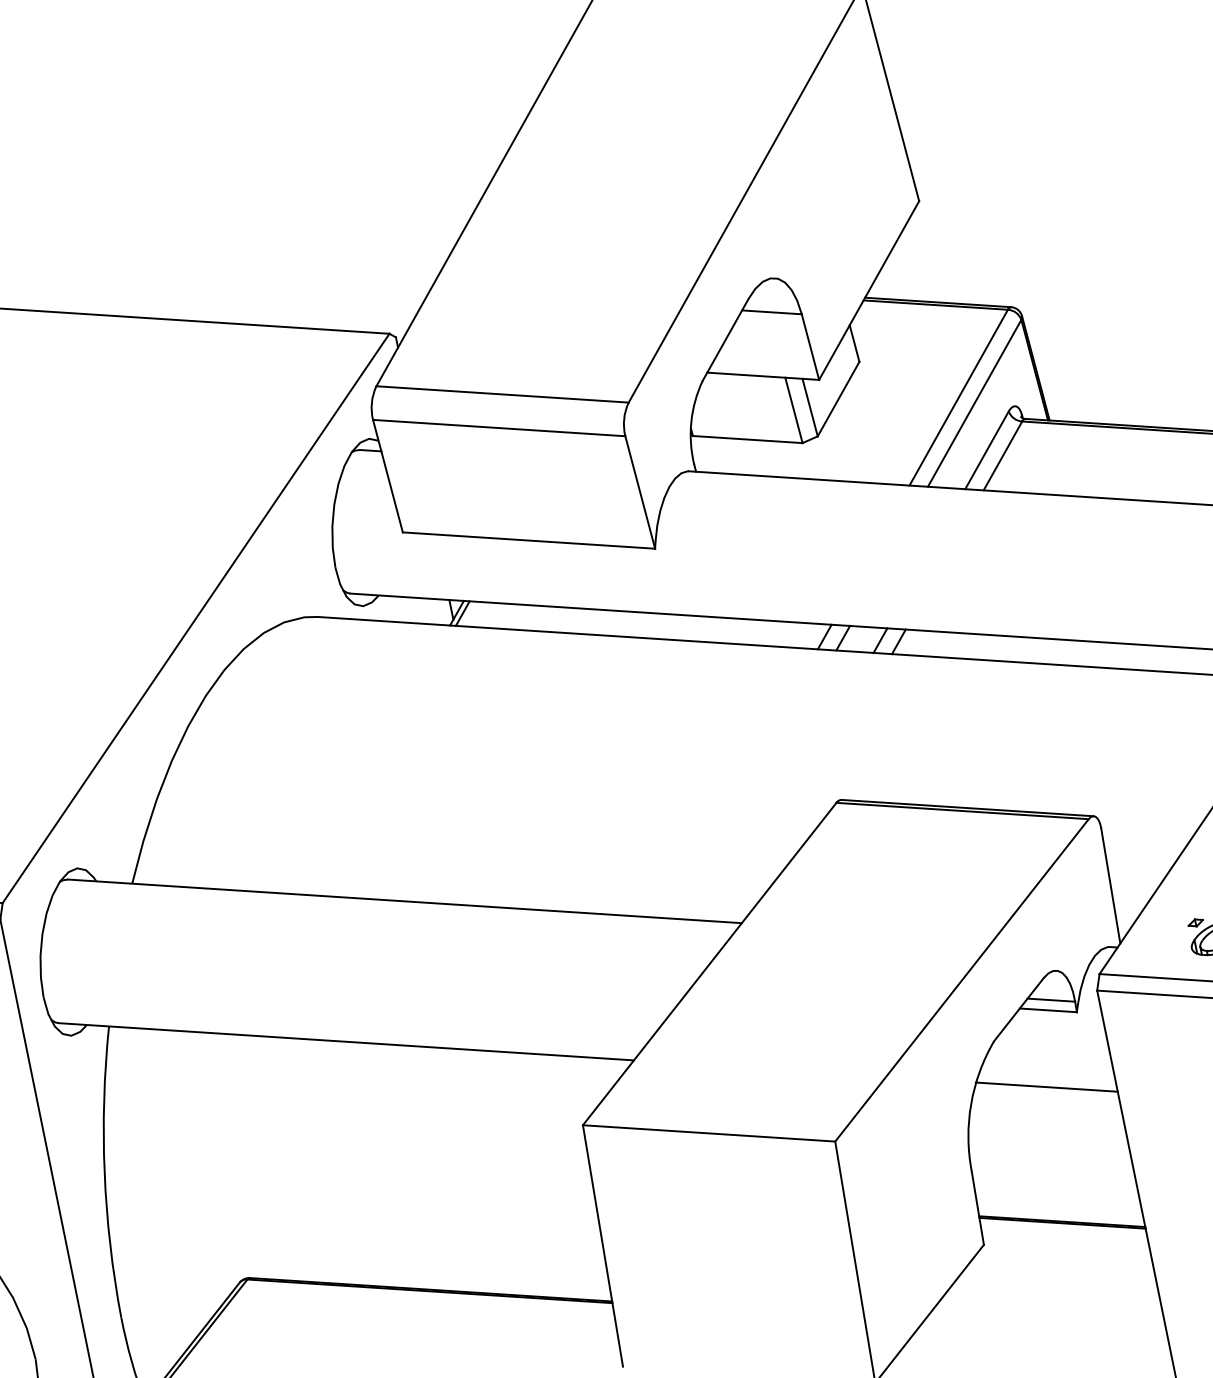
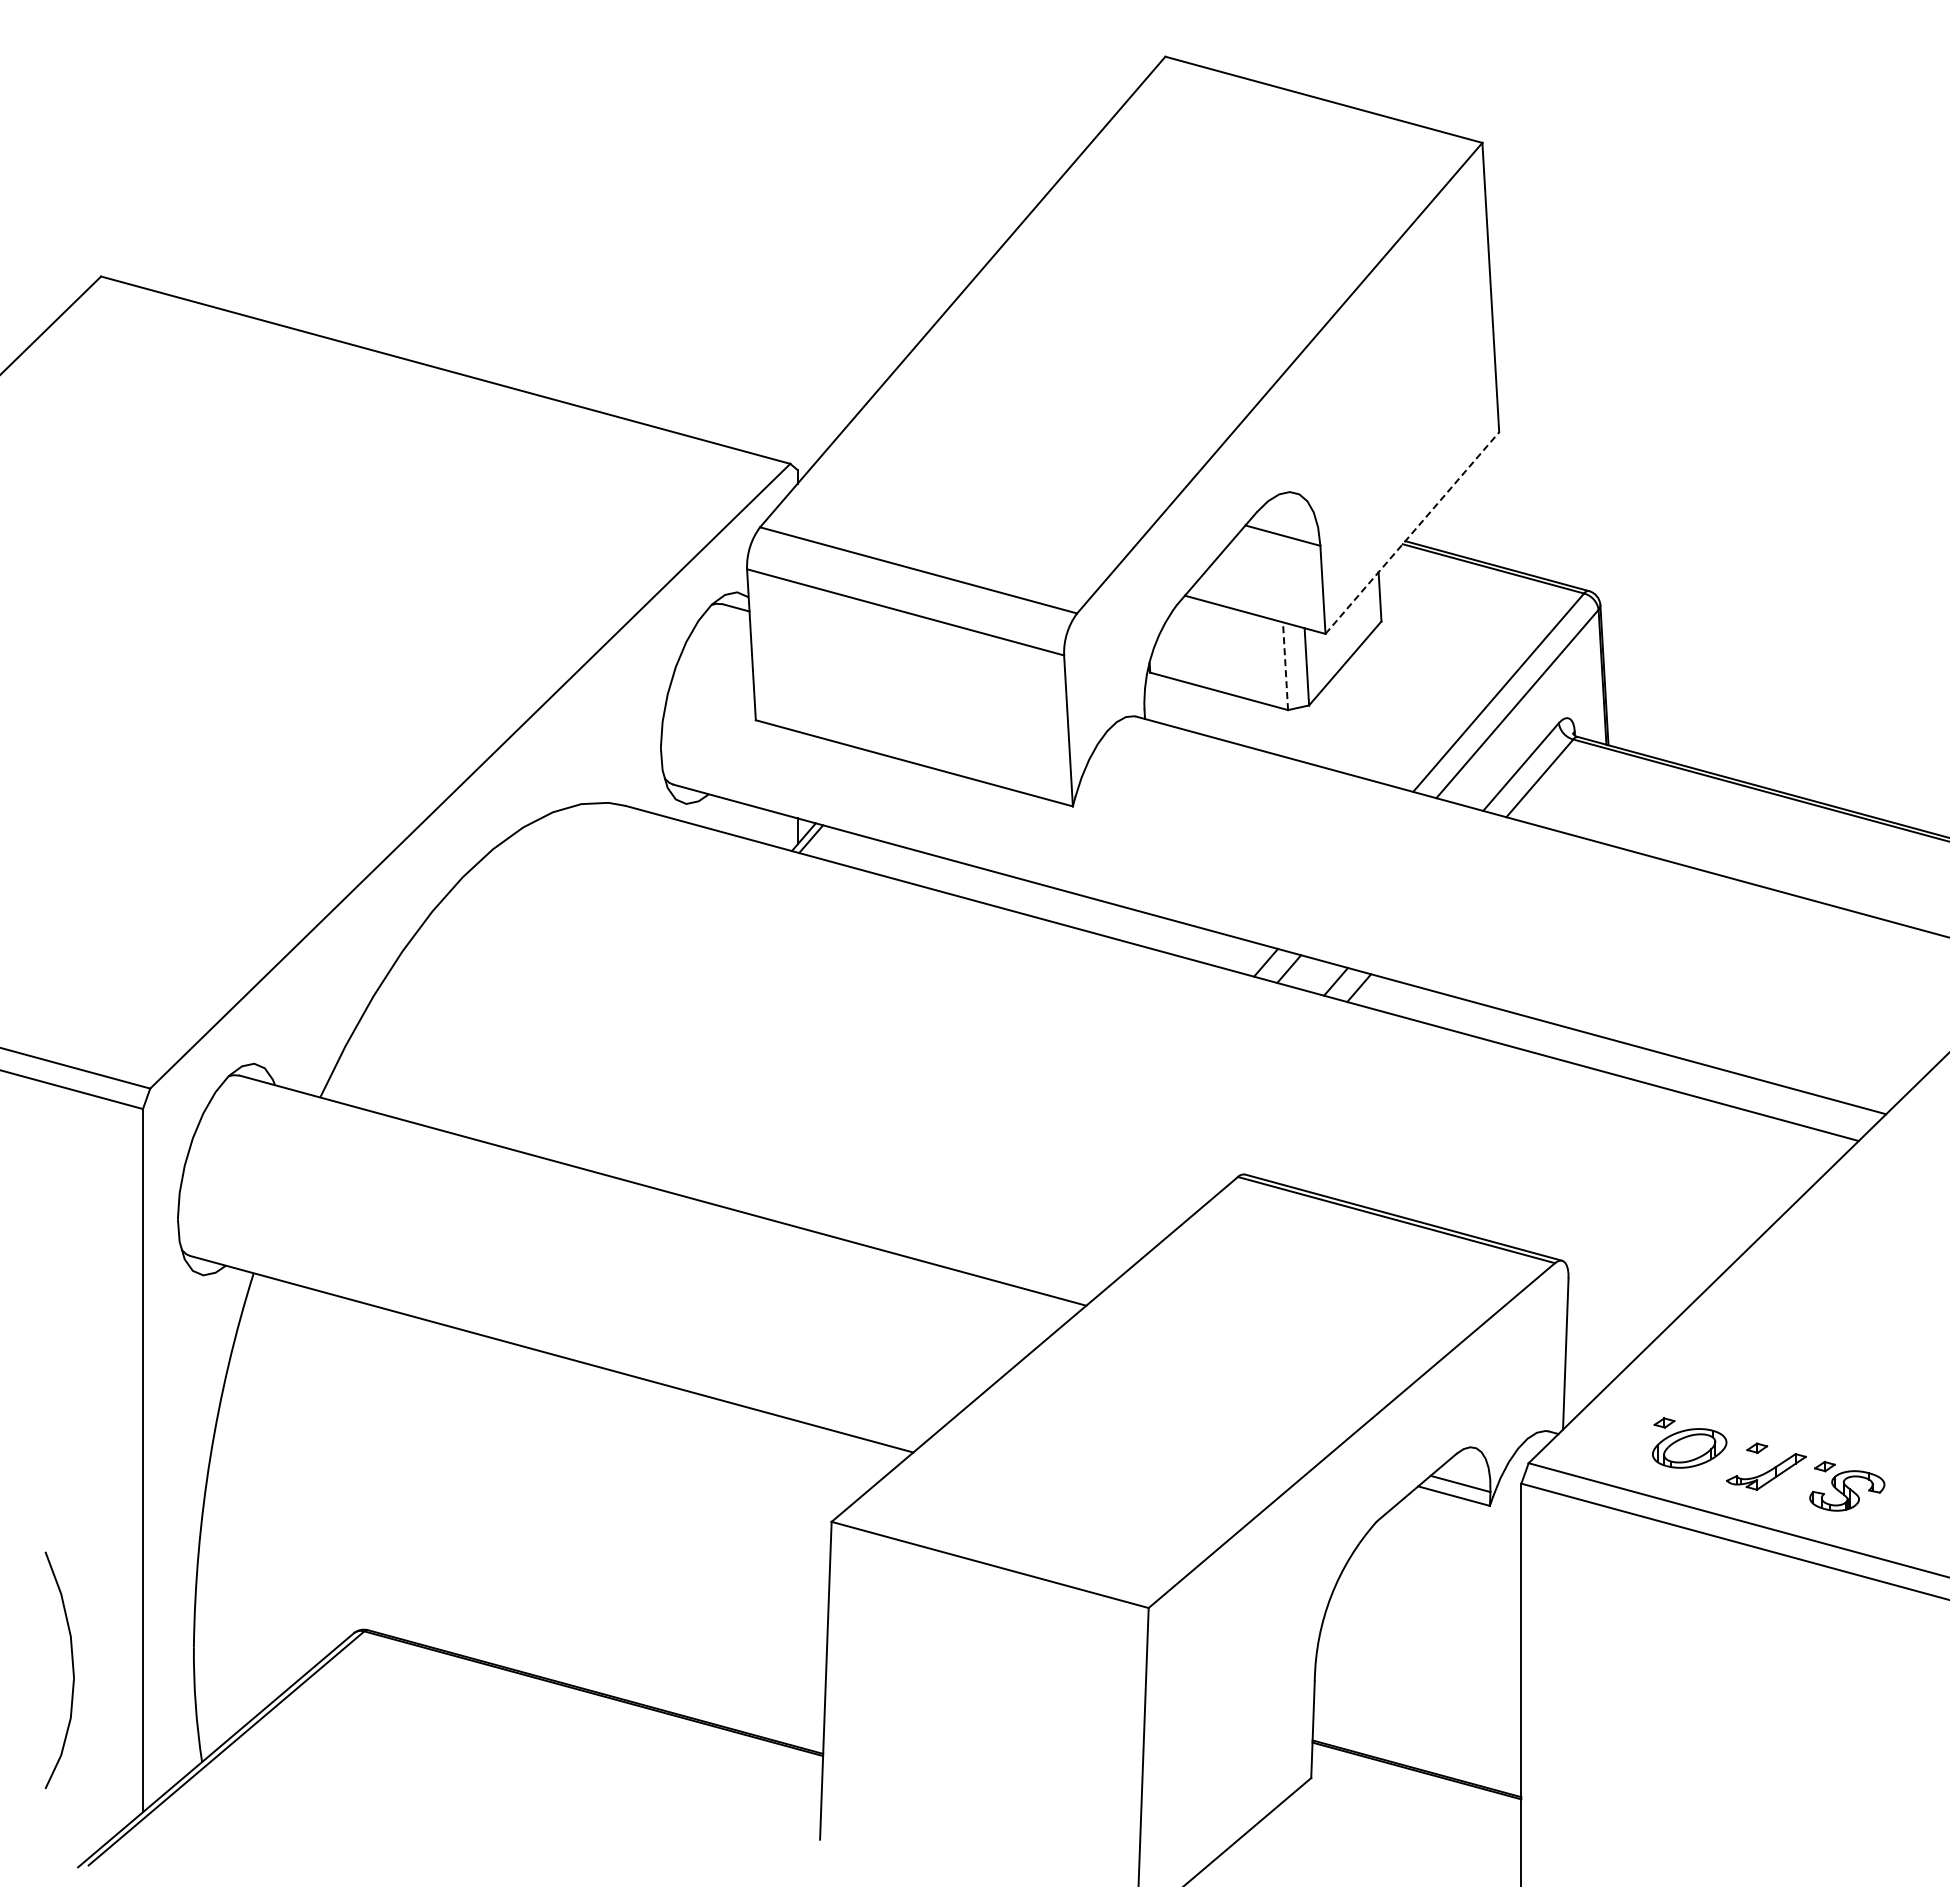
line: (869, 290) -> (1412, 532), solid -> dashed
line: (793, 410) -> (1285, 666), solid -> dashed
line: (1047, 1087) -> (1432, 1593), removed

